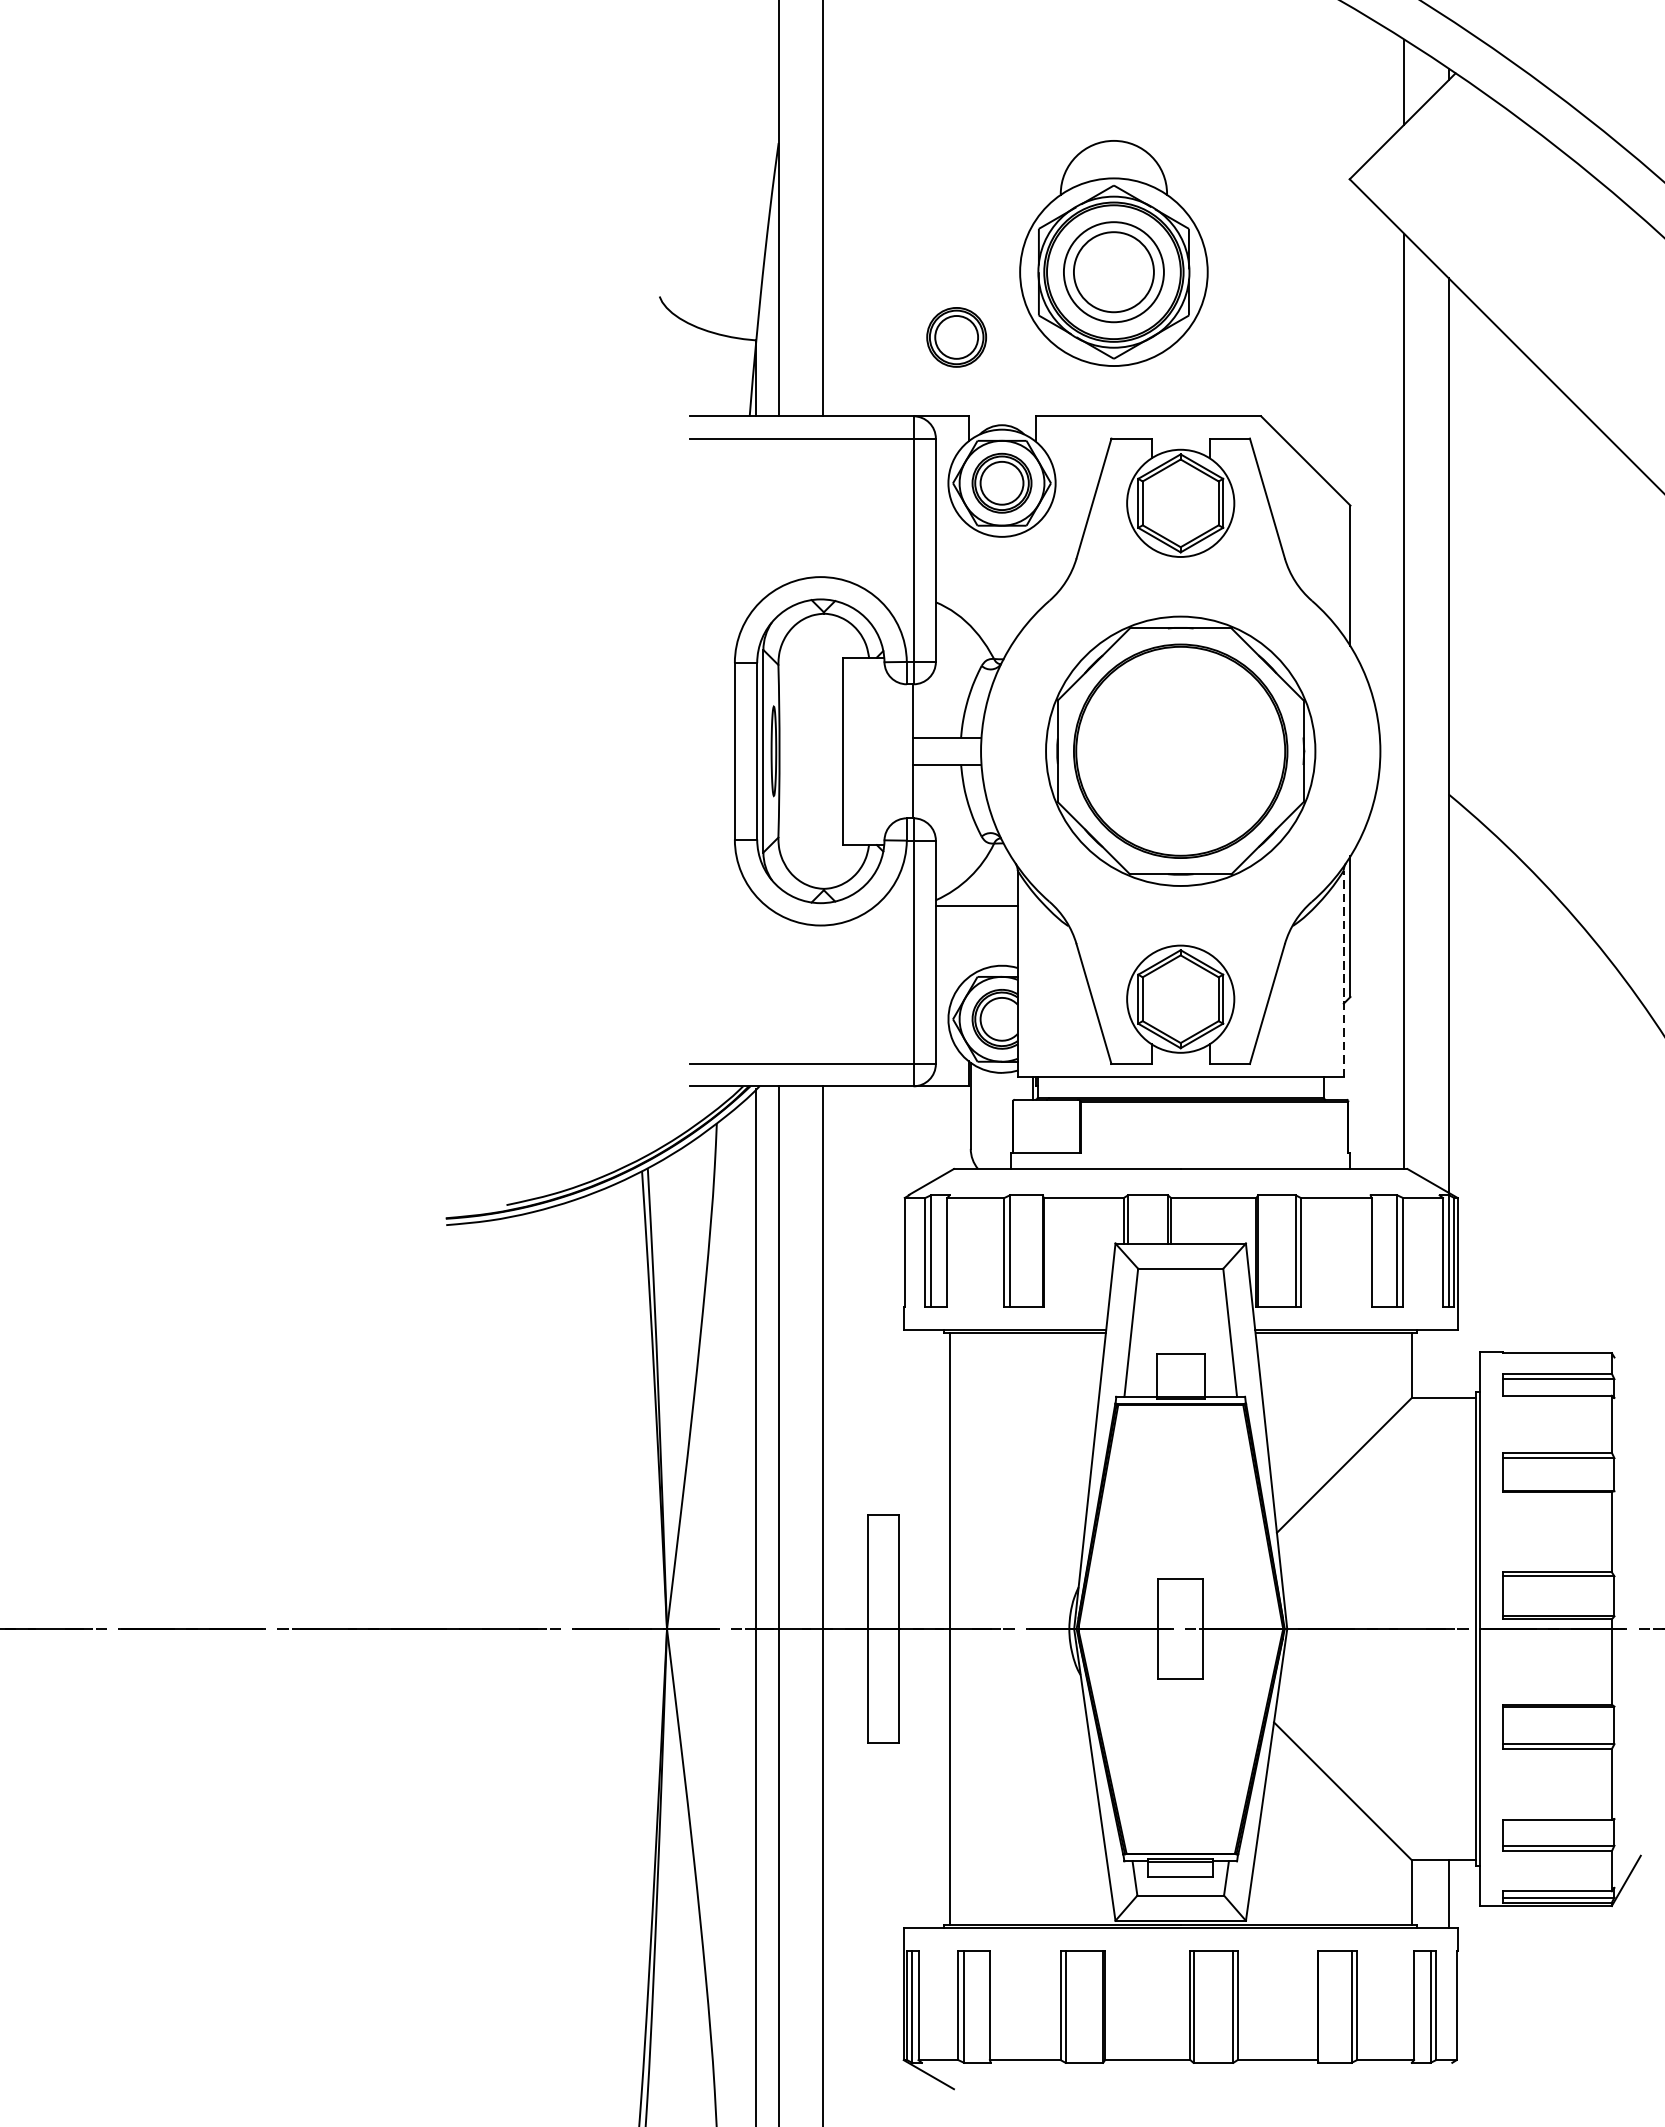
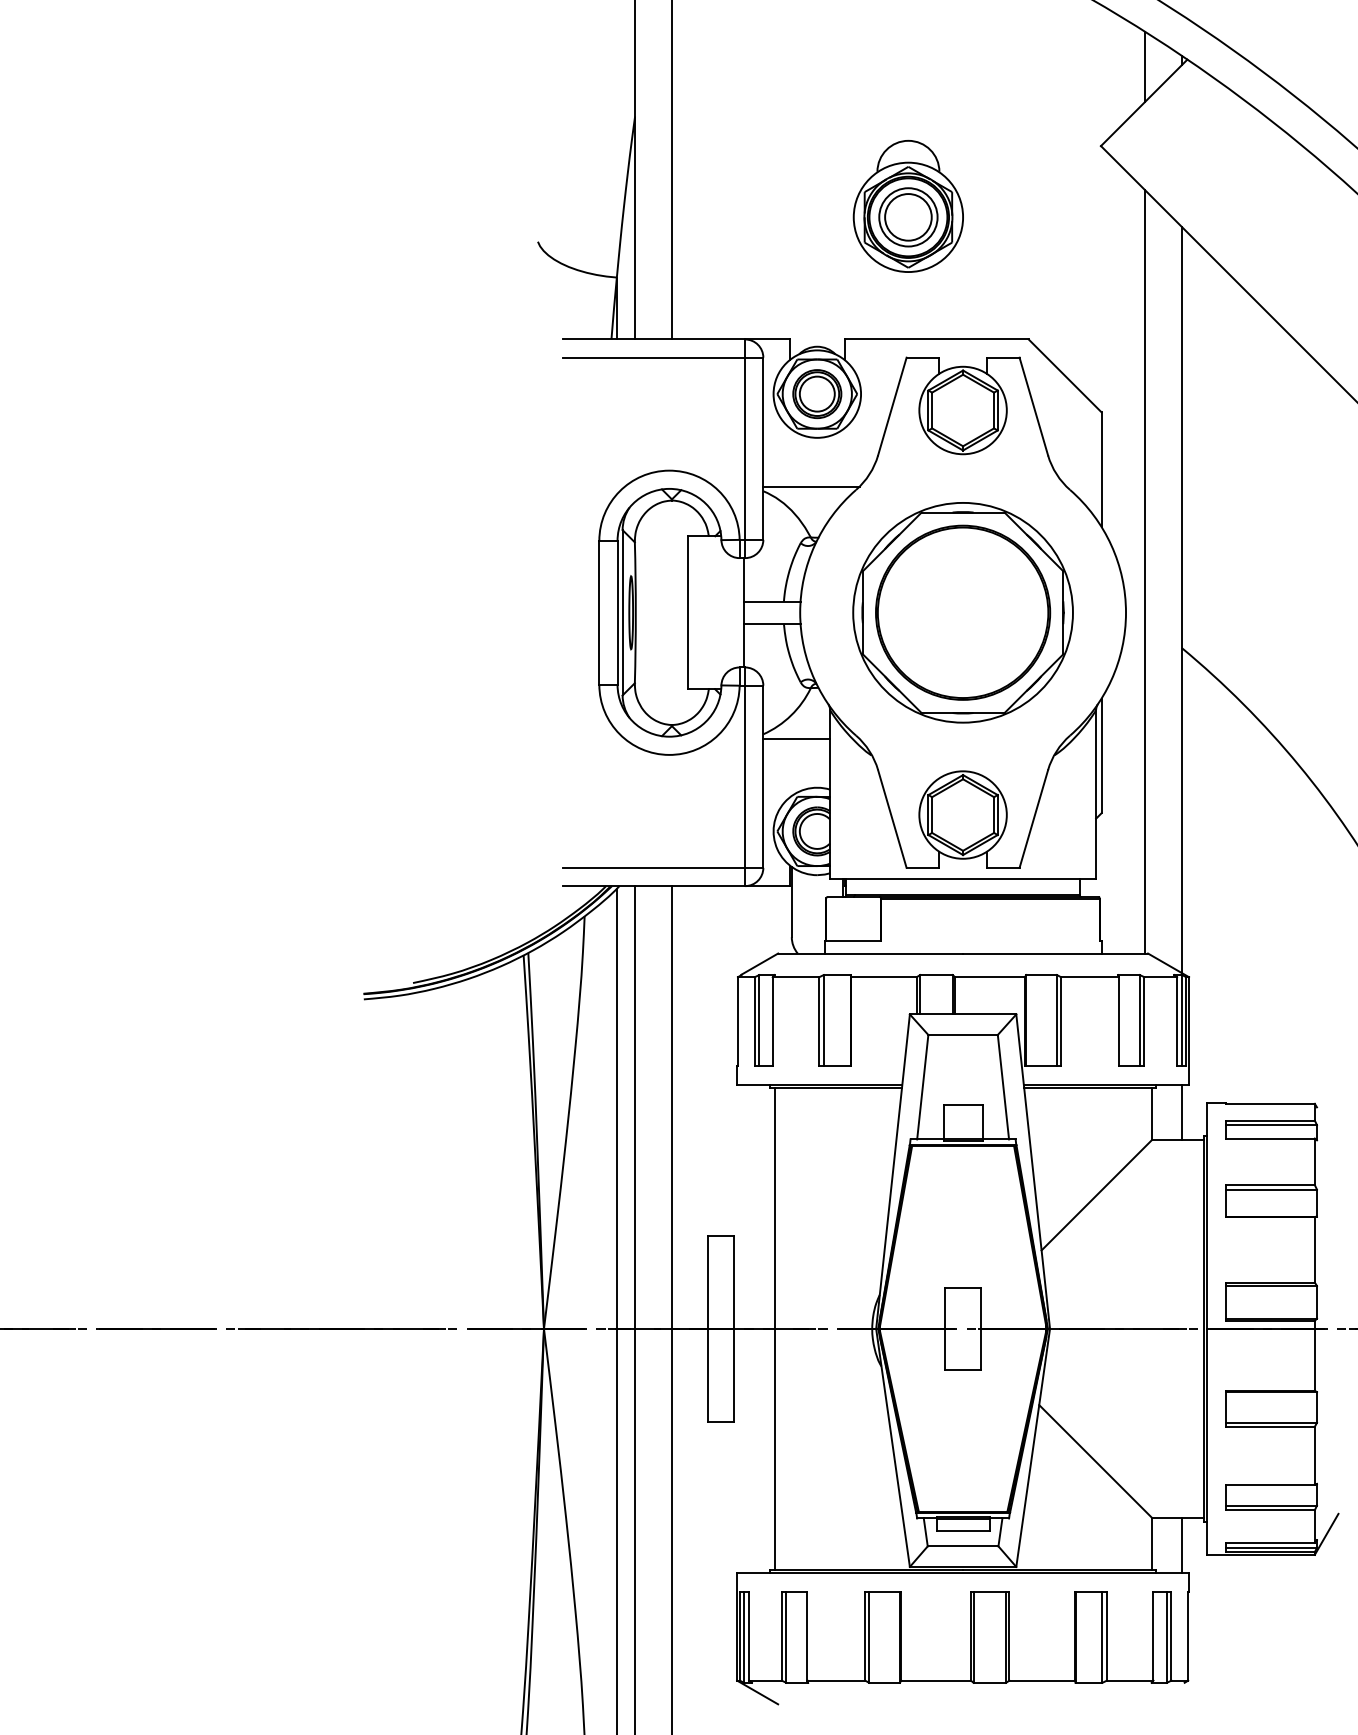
part: (1112, 252) -> (907, 205), size x0.71
part: (956, 337) -> (780, 275), removed
line: (994, 596) -> (811, 486), added
line: (1344, 974) -> (1096, 794), dashed -> solid
line: (1448, 1363) -> (1181, 1112), added

